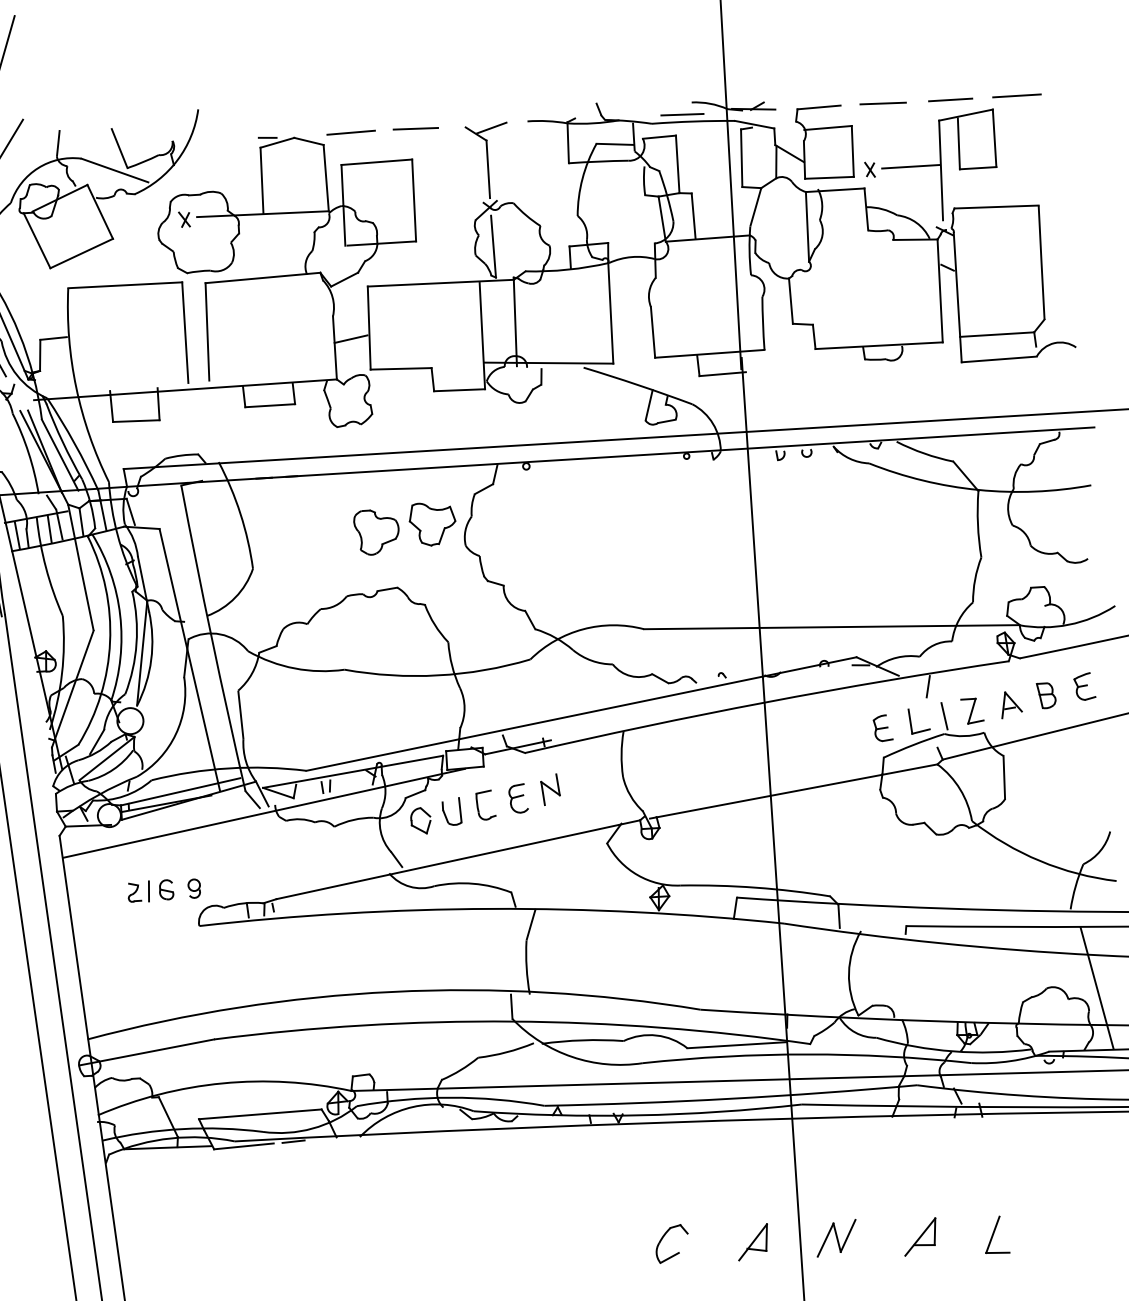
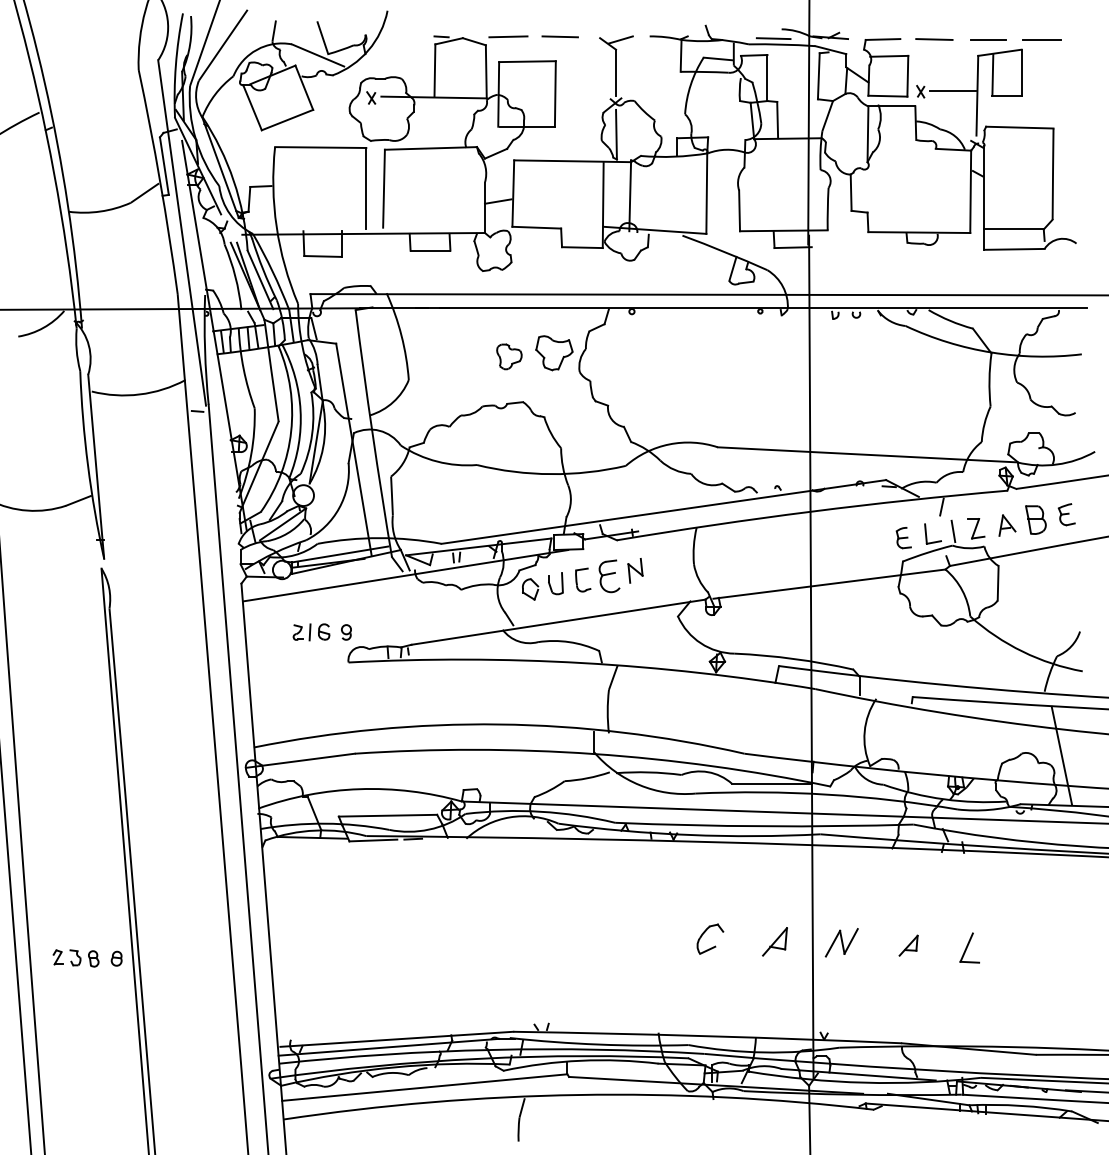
part: (376, 531) -> (509, 356), size x0.7
part: (1046, 695) -> (1035, 519), size x1.4
part: (518, 798) -> (609, 576), size x1.4
part: (920, 1236) -> (908, 945), size x0.7

